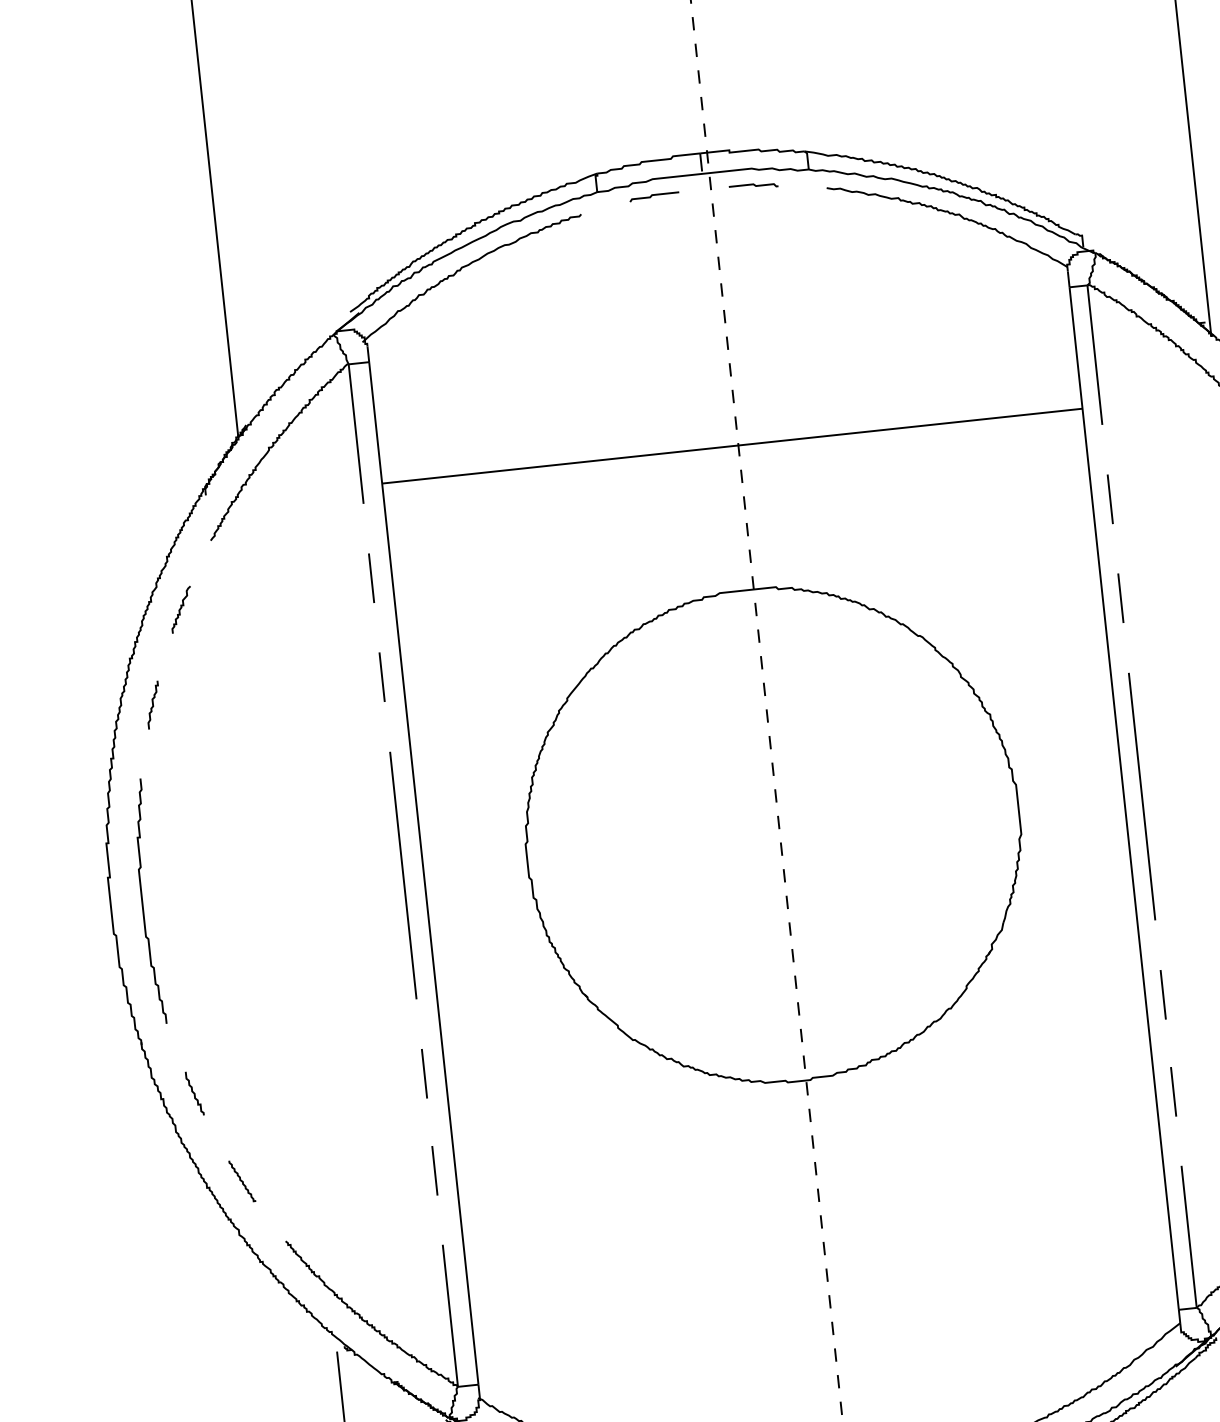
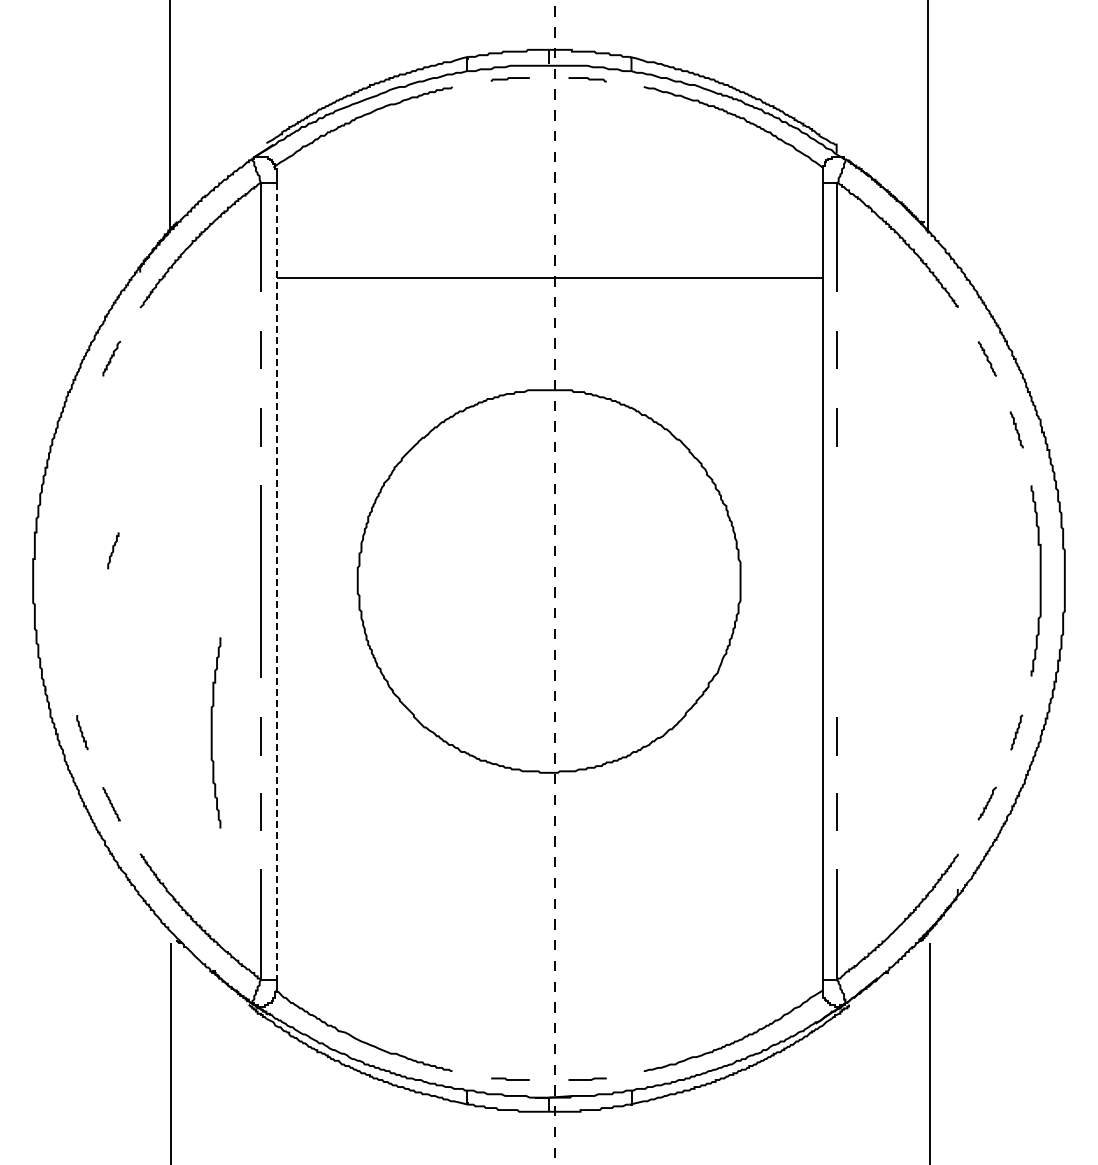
curve: (153, 704) -> (113, 550), moved
line: (1141, 796) -> (836, 581), removed
line: (423, 874) -> (276, 582), solid -> dashed
curve: (143, 901) -> (212, 732), moved

